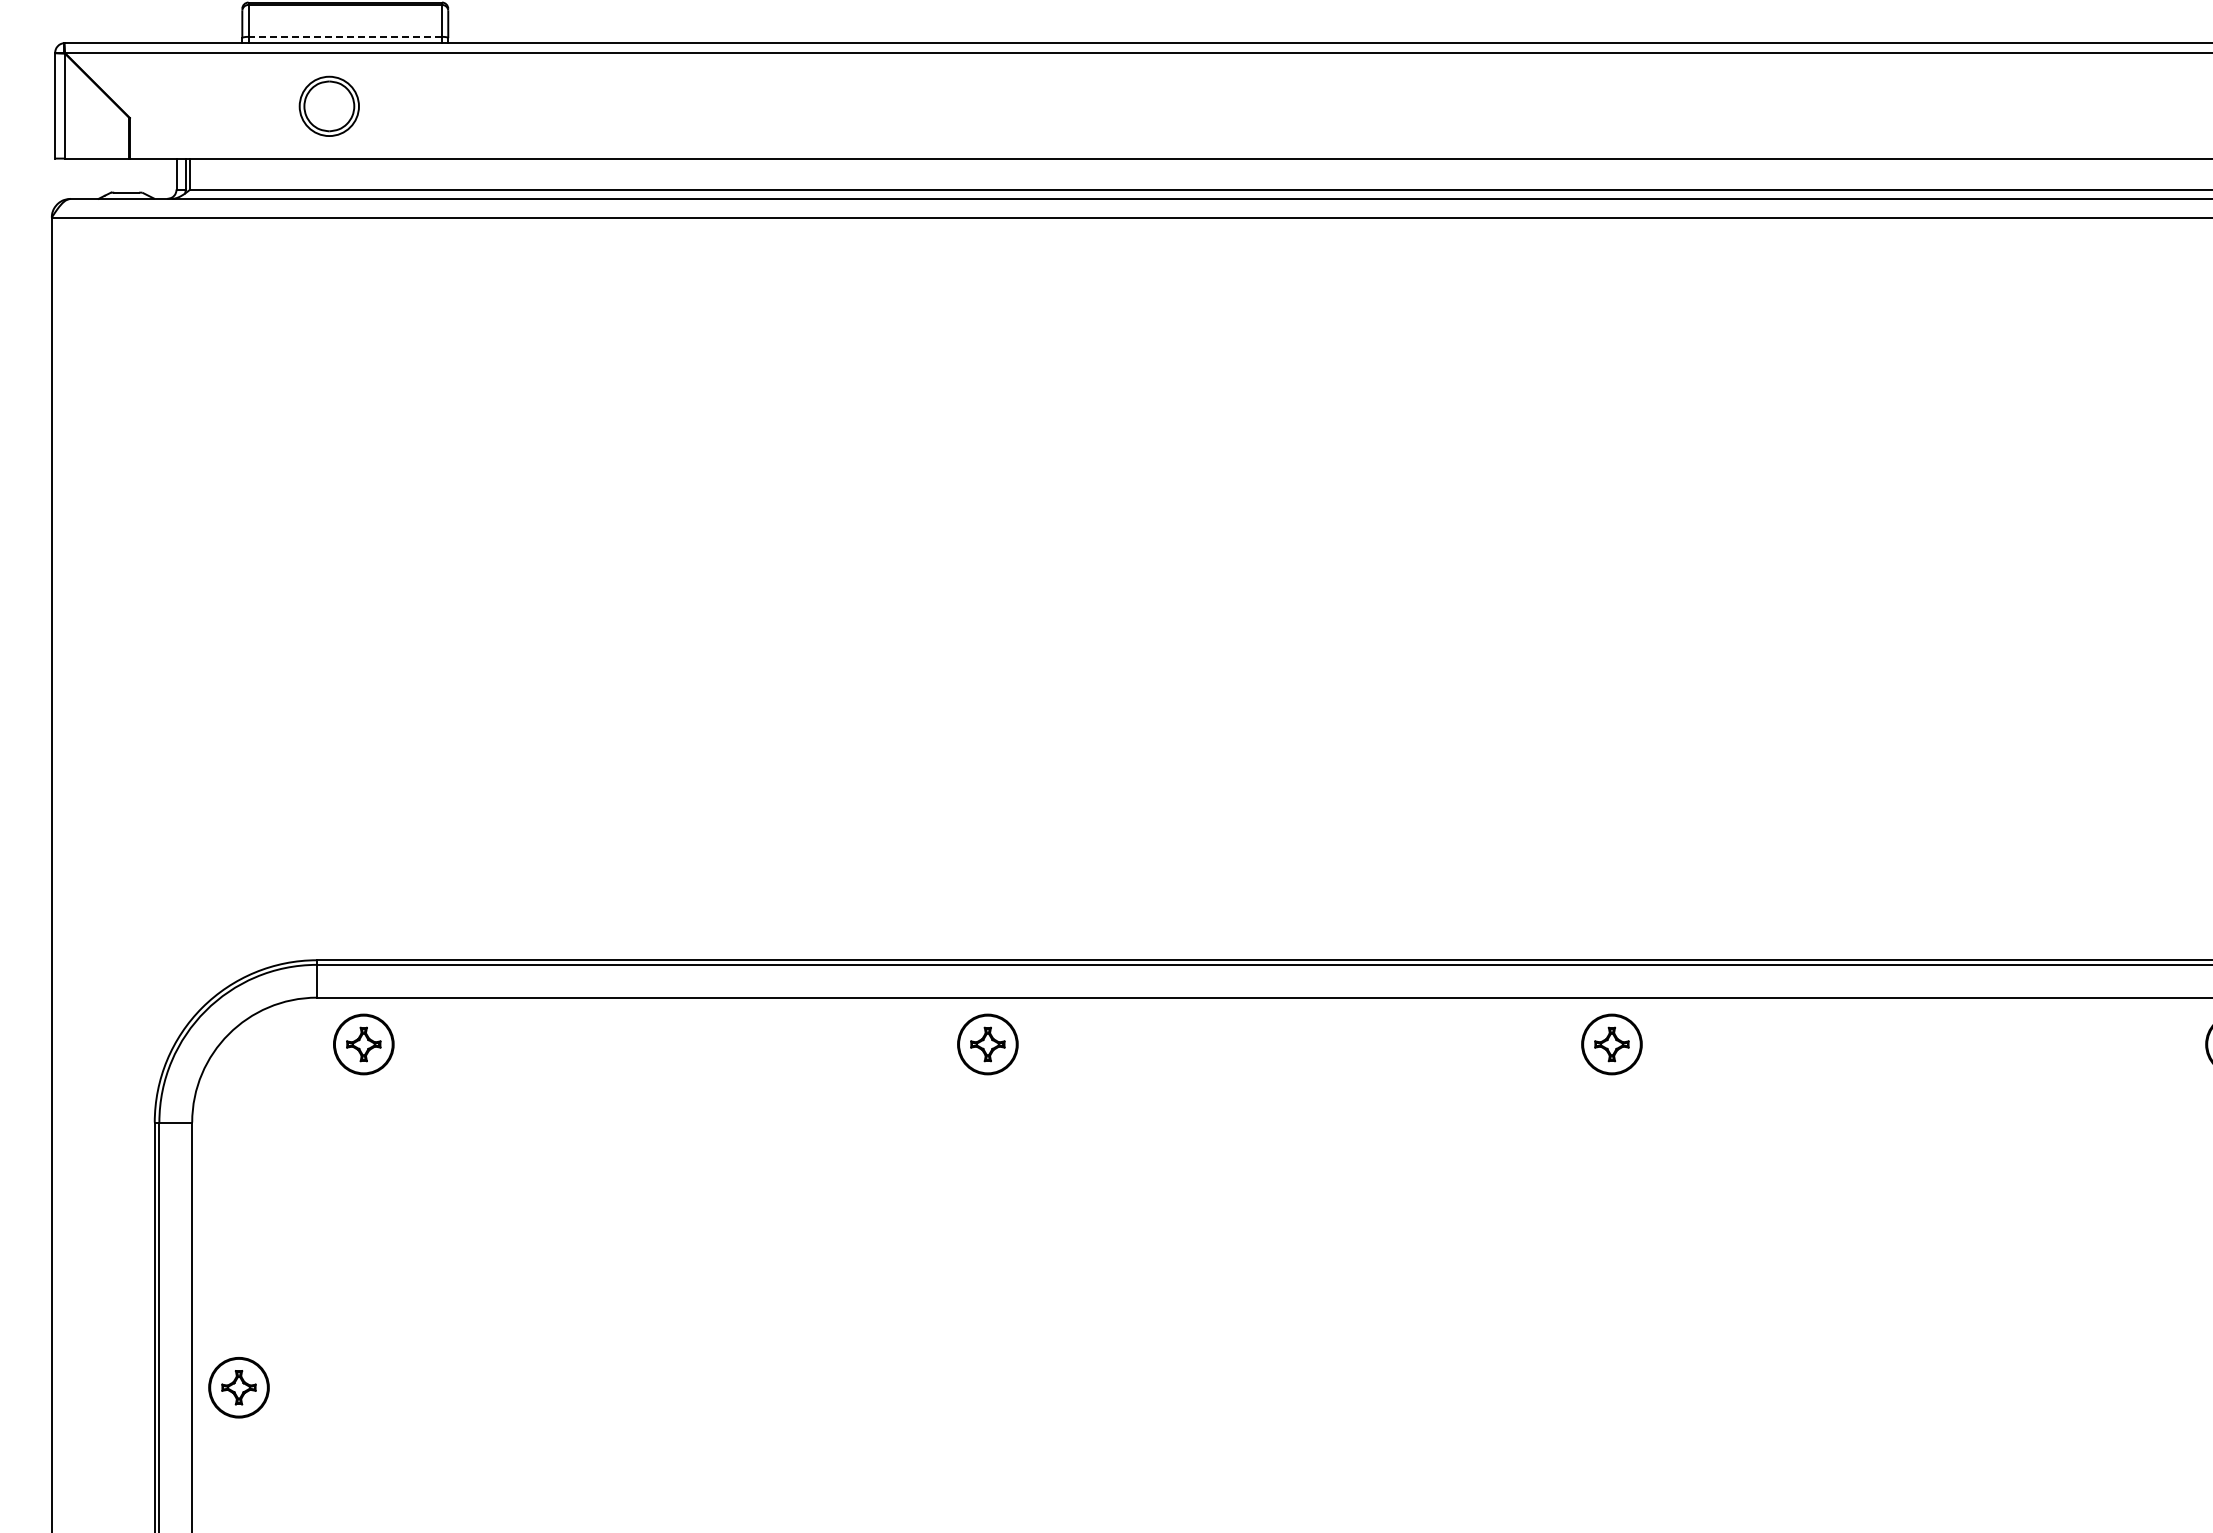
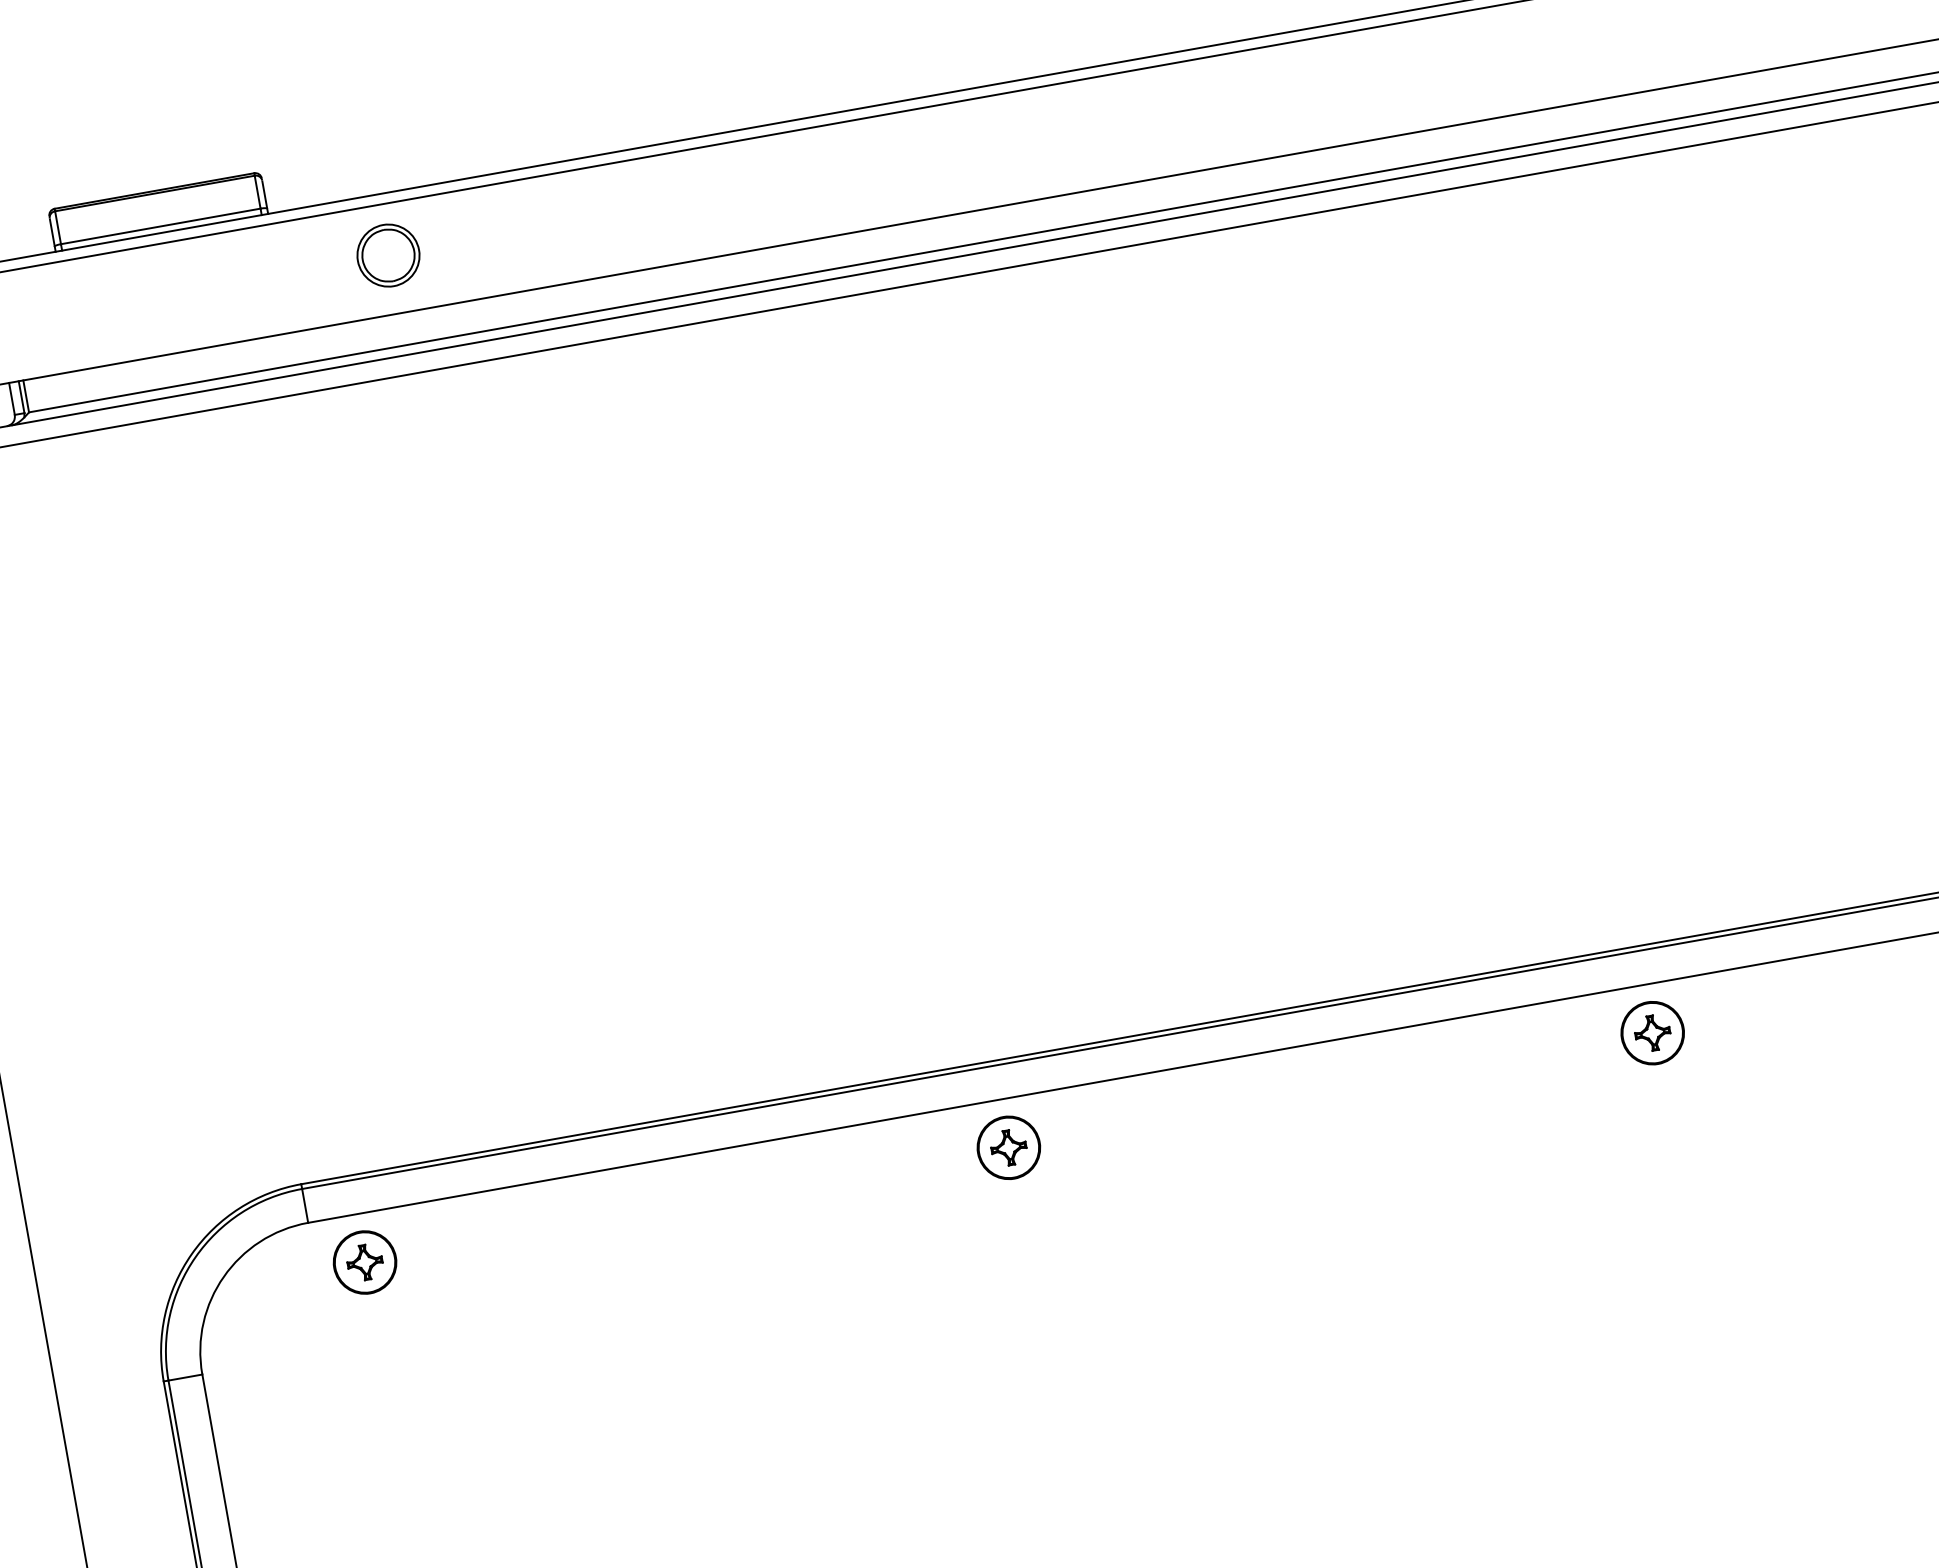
line: (345, 36) -> (160, 225), dashed -> solid
part: (328, 105) -> (387, 254), moved

